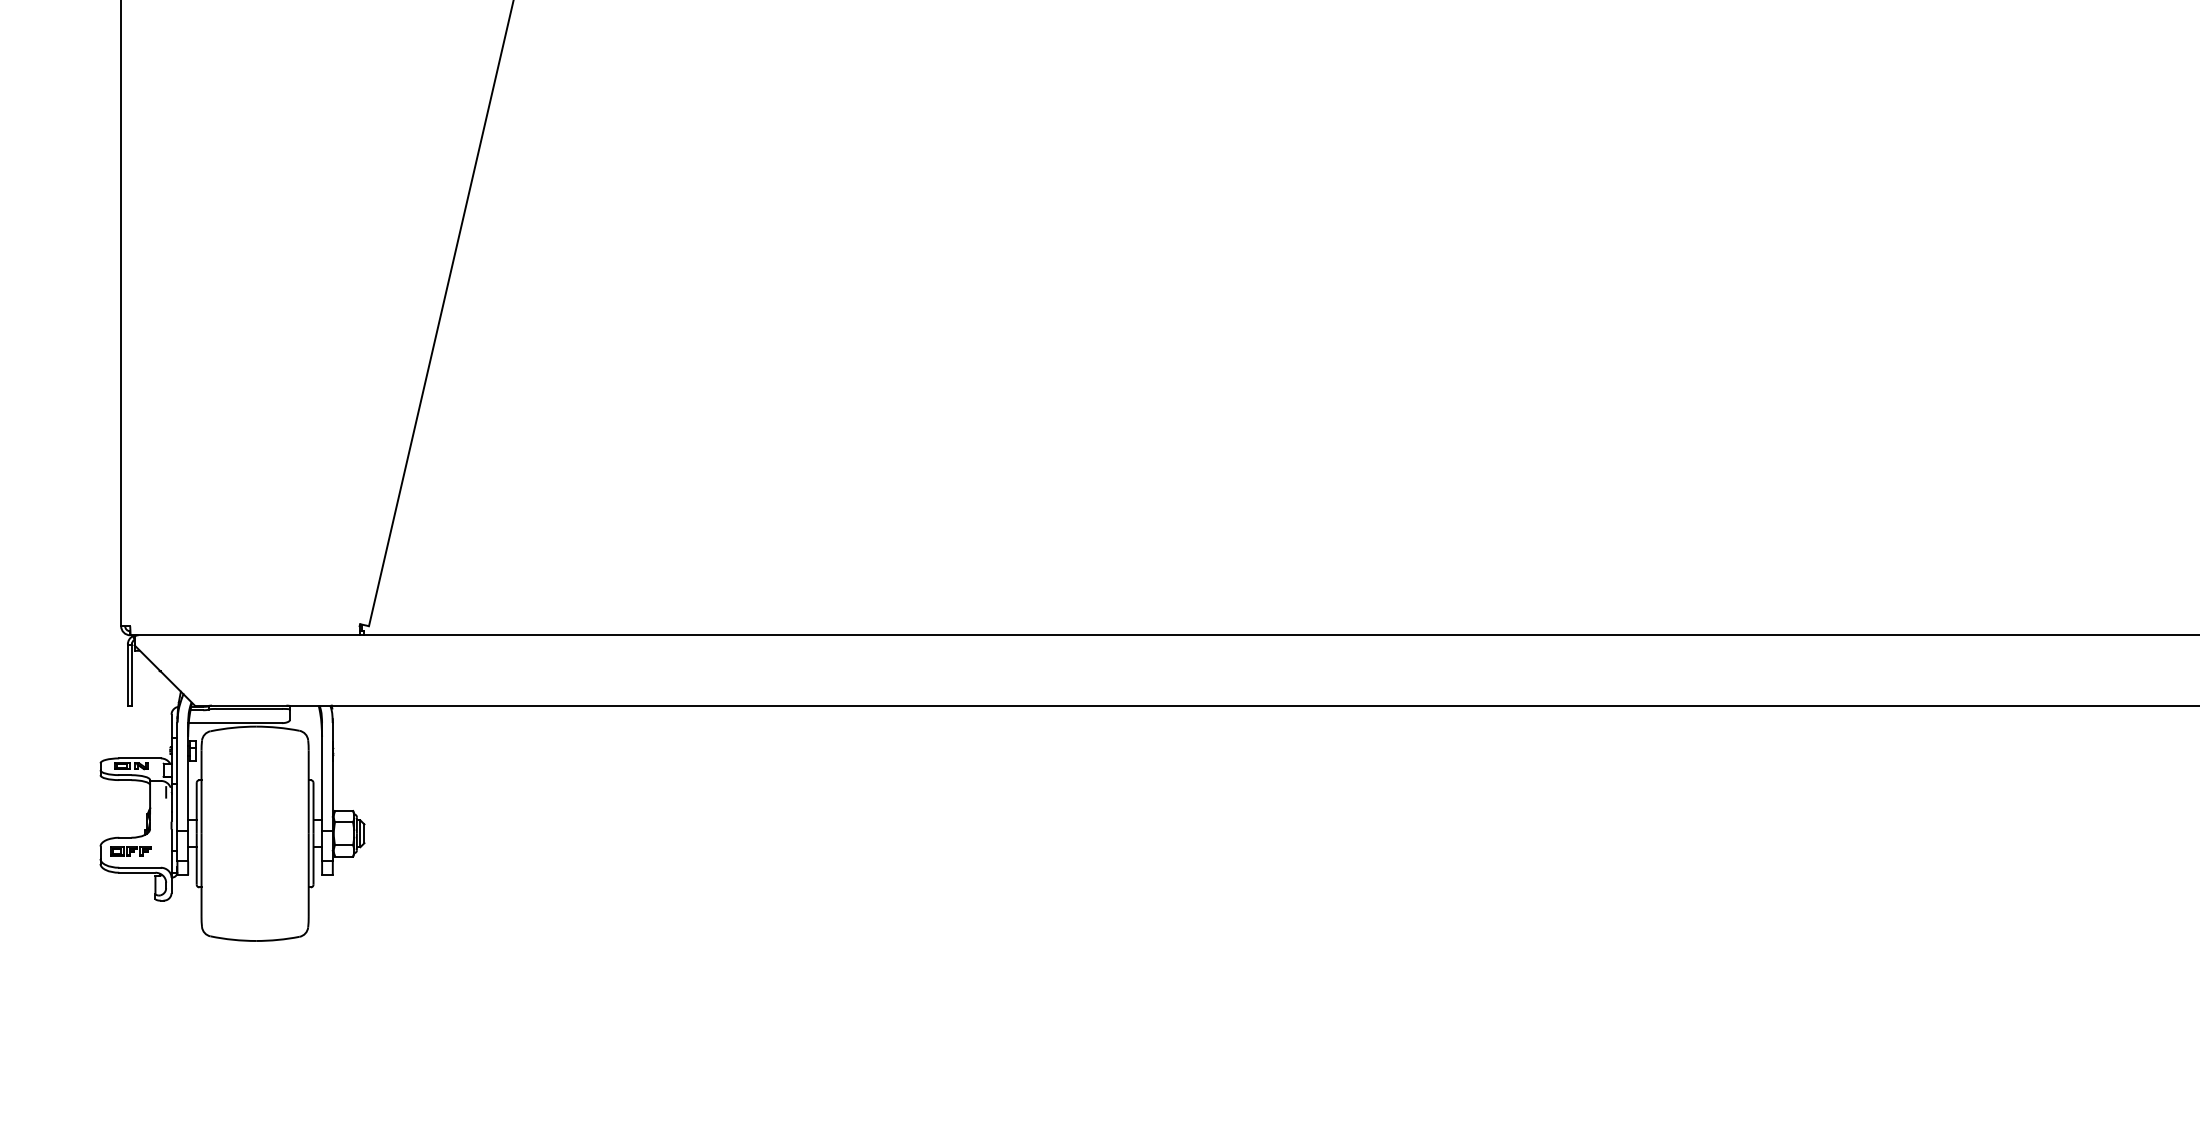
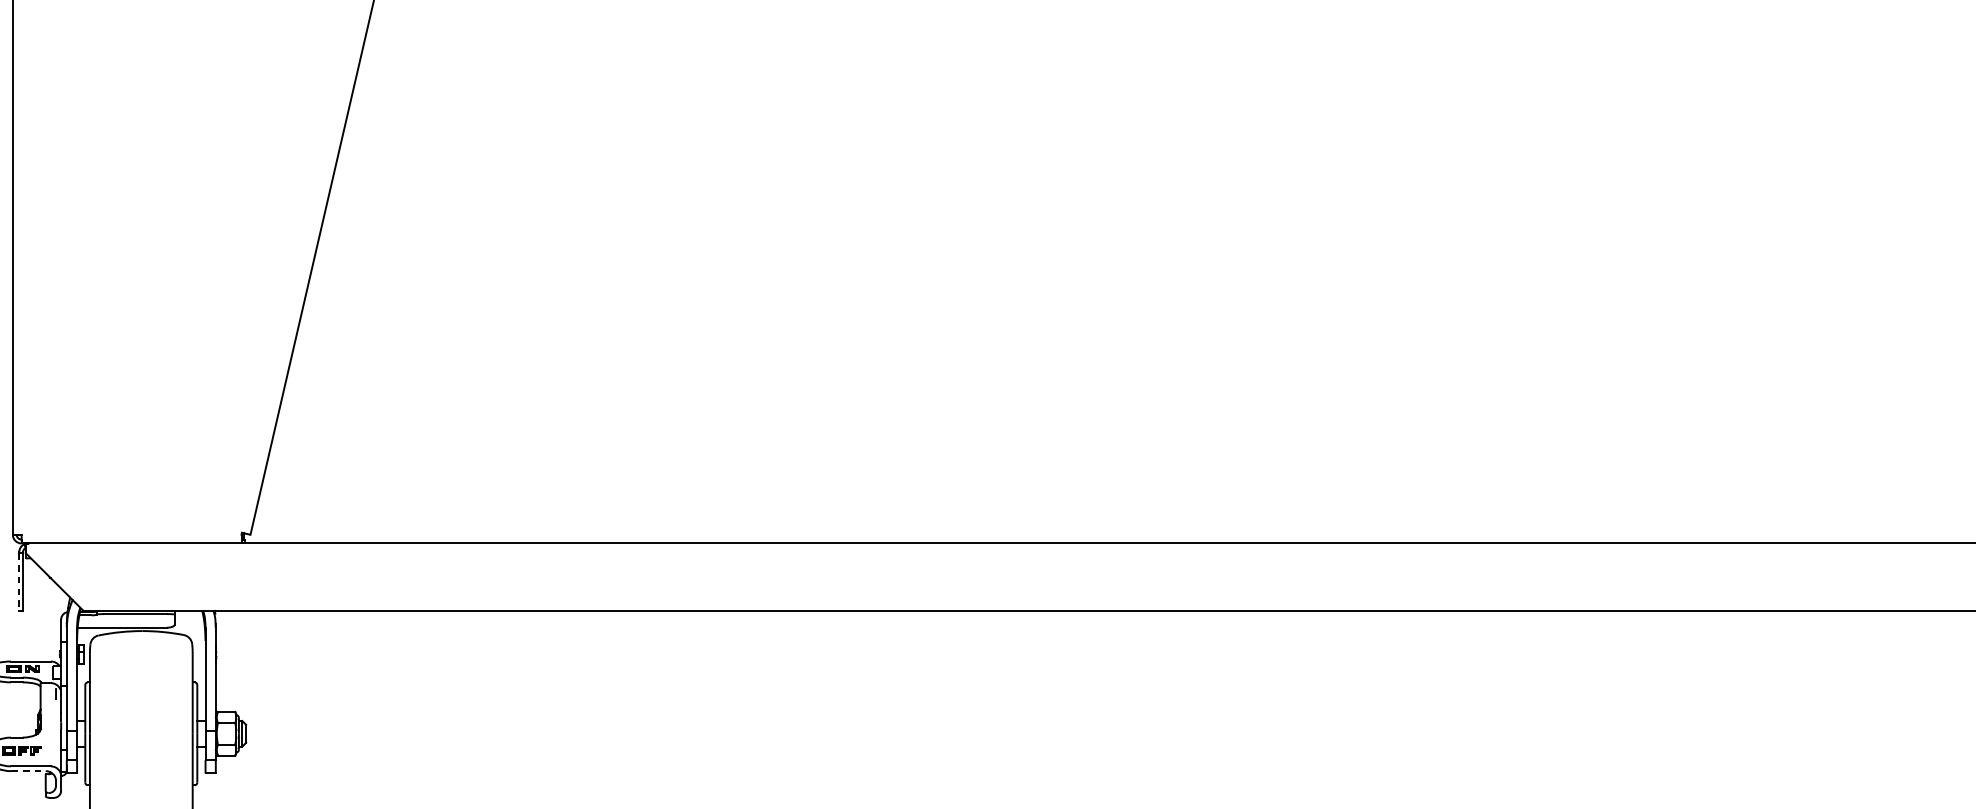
line: (127, 675) -> (18, 582), solid -> dashed
line: (137, 872) -> (28, 770), solid -> dashed

